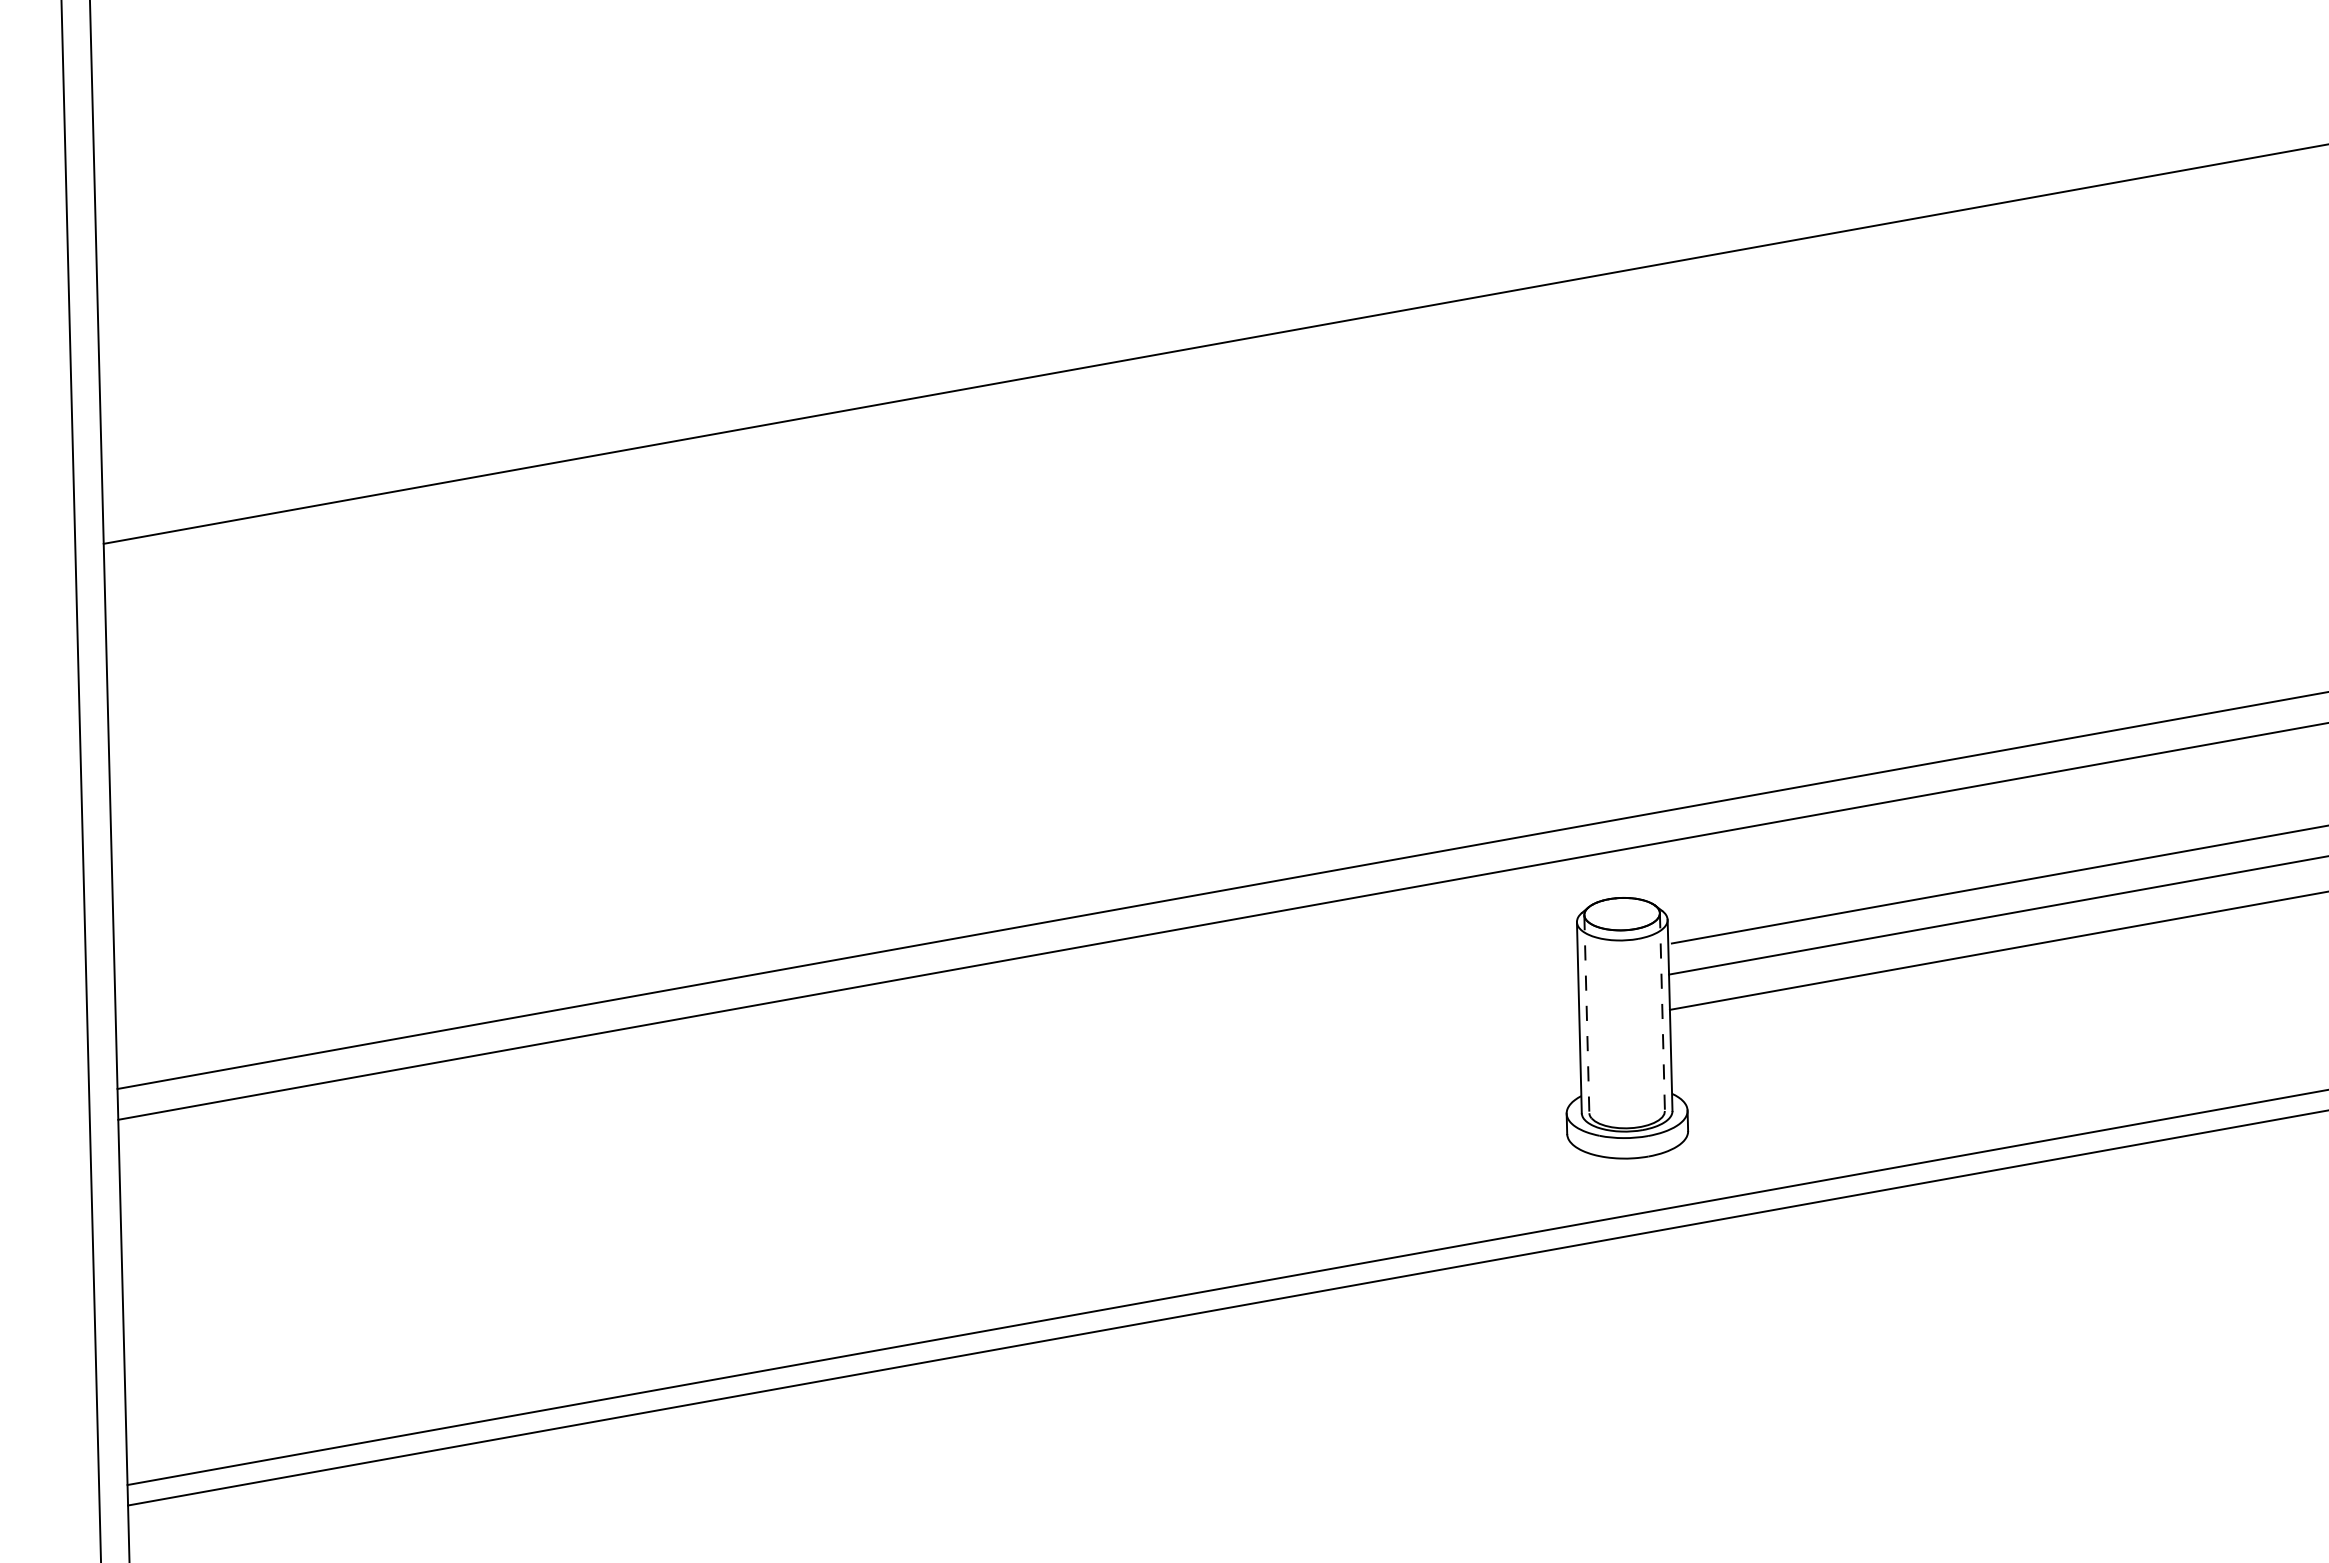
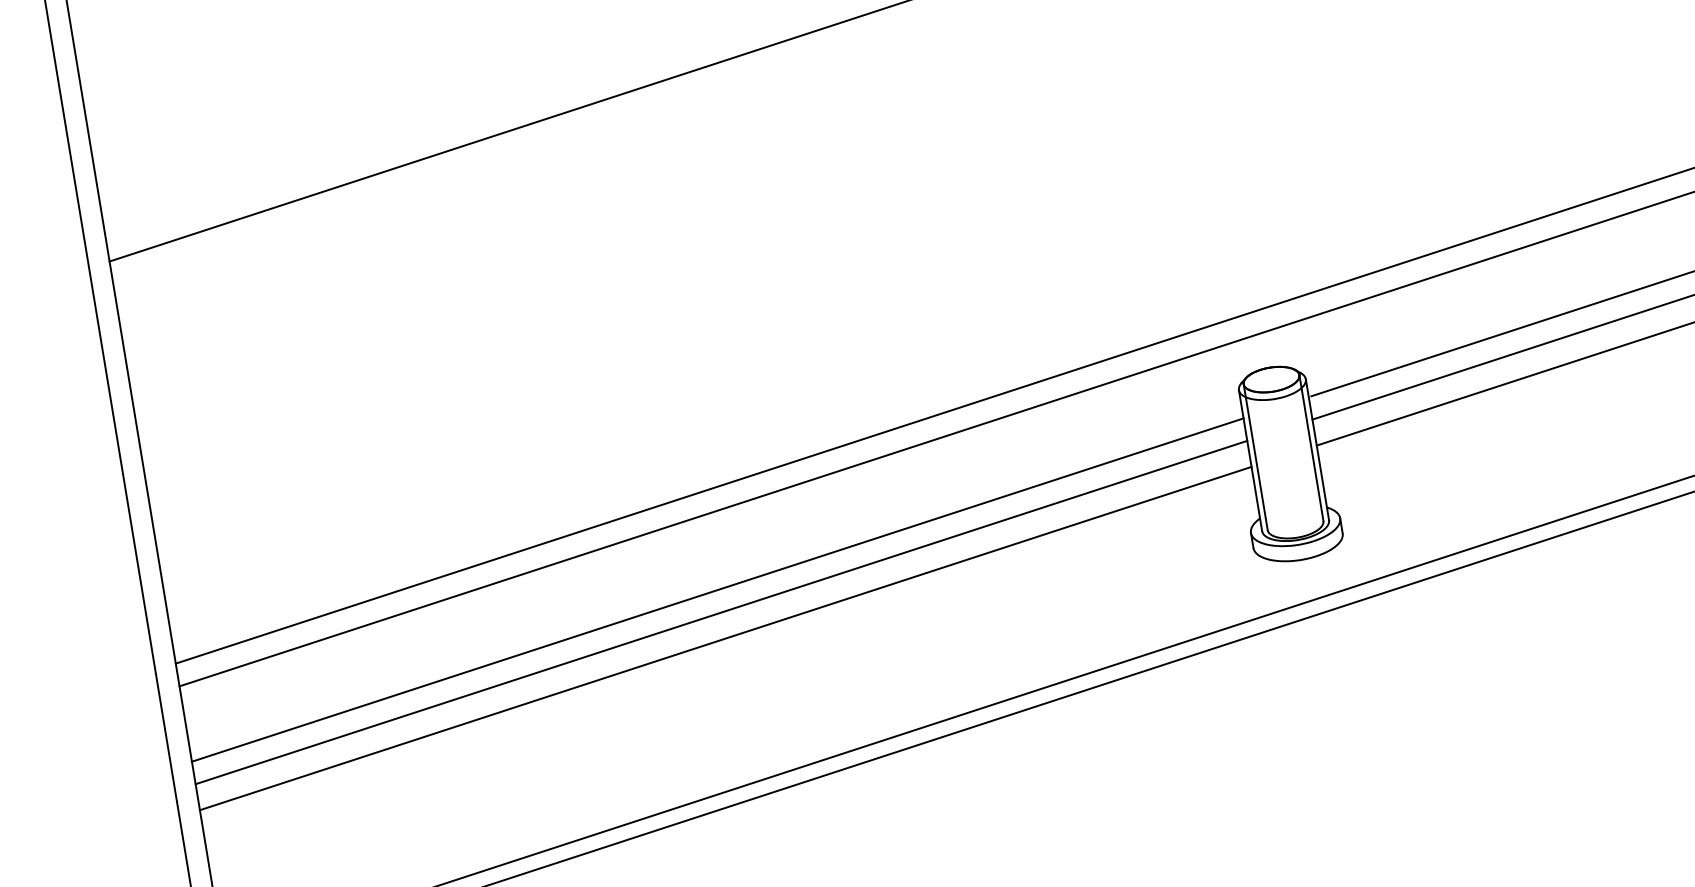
line: (1662, 1012) -> (1311, 448), dashed -> solid
line: (1586, 1014) -> (1255, 457), dashed -> solid
line: (848, 1090) -> (717, 589), added
line: (849, 1121) -> (720, 612), added
line: (850, 1156) -> (725, 638), added

